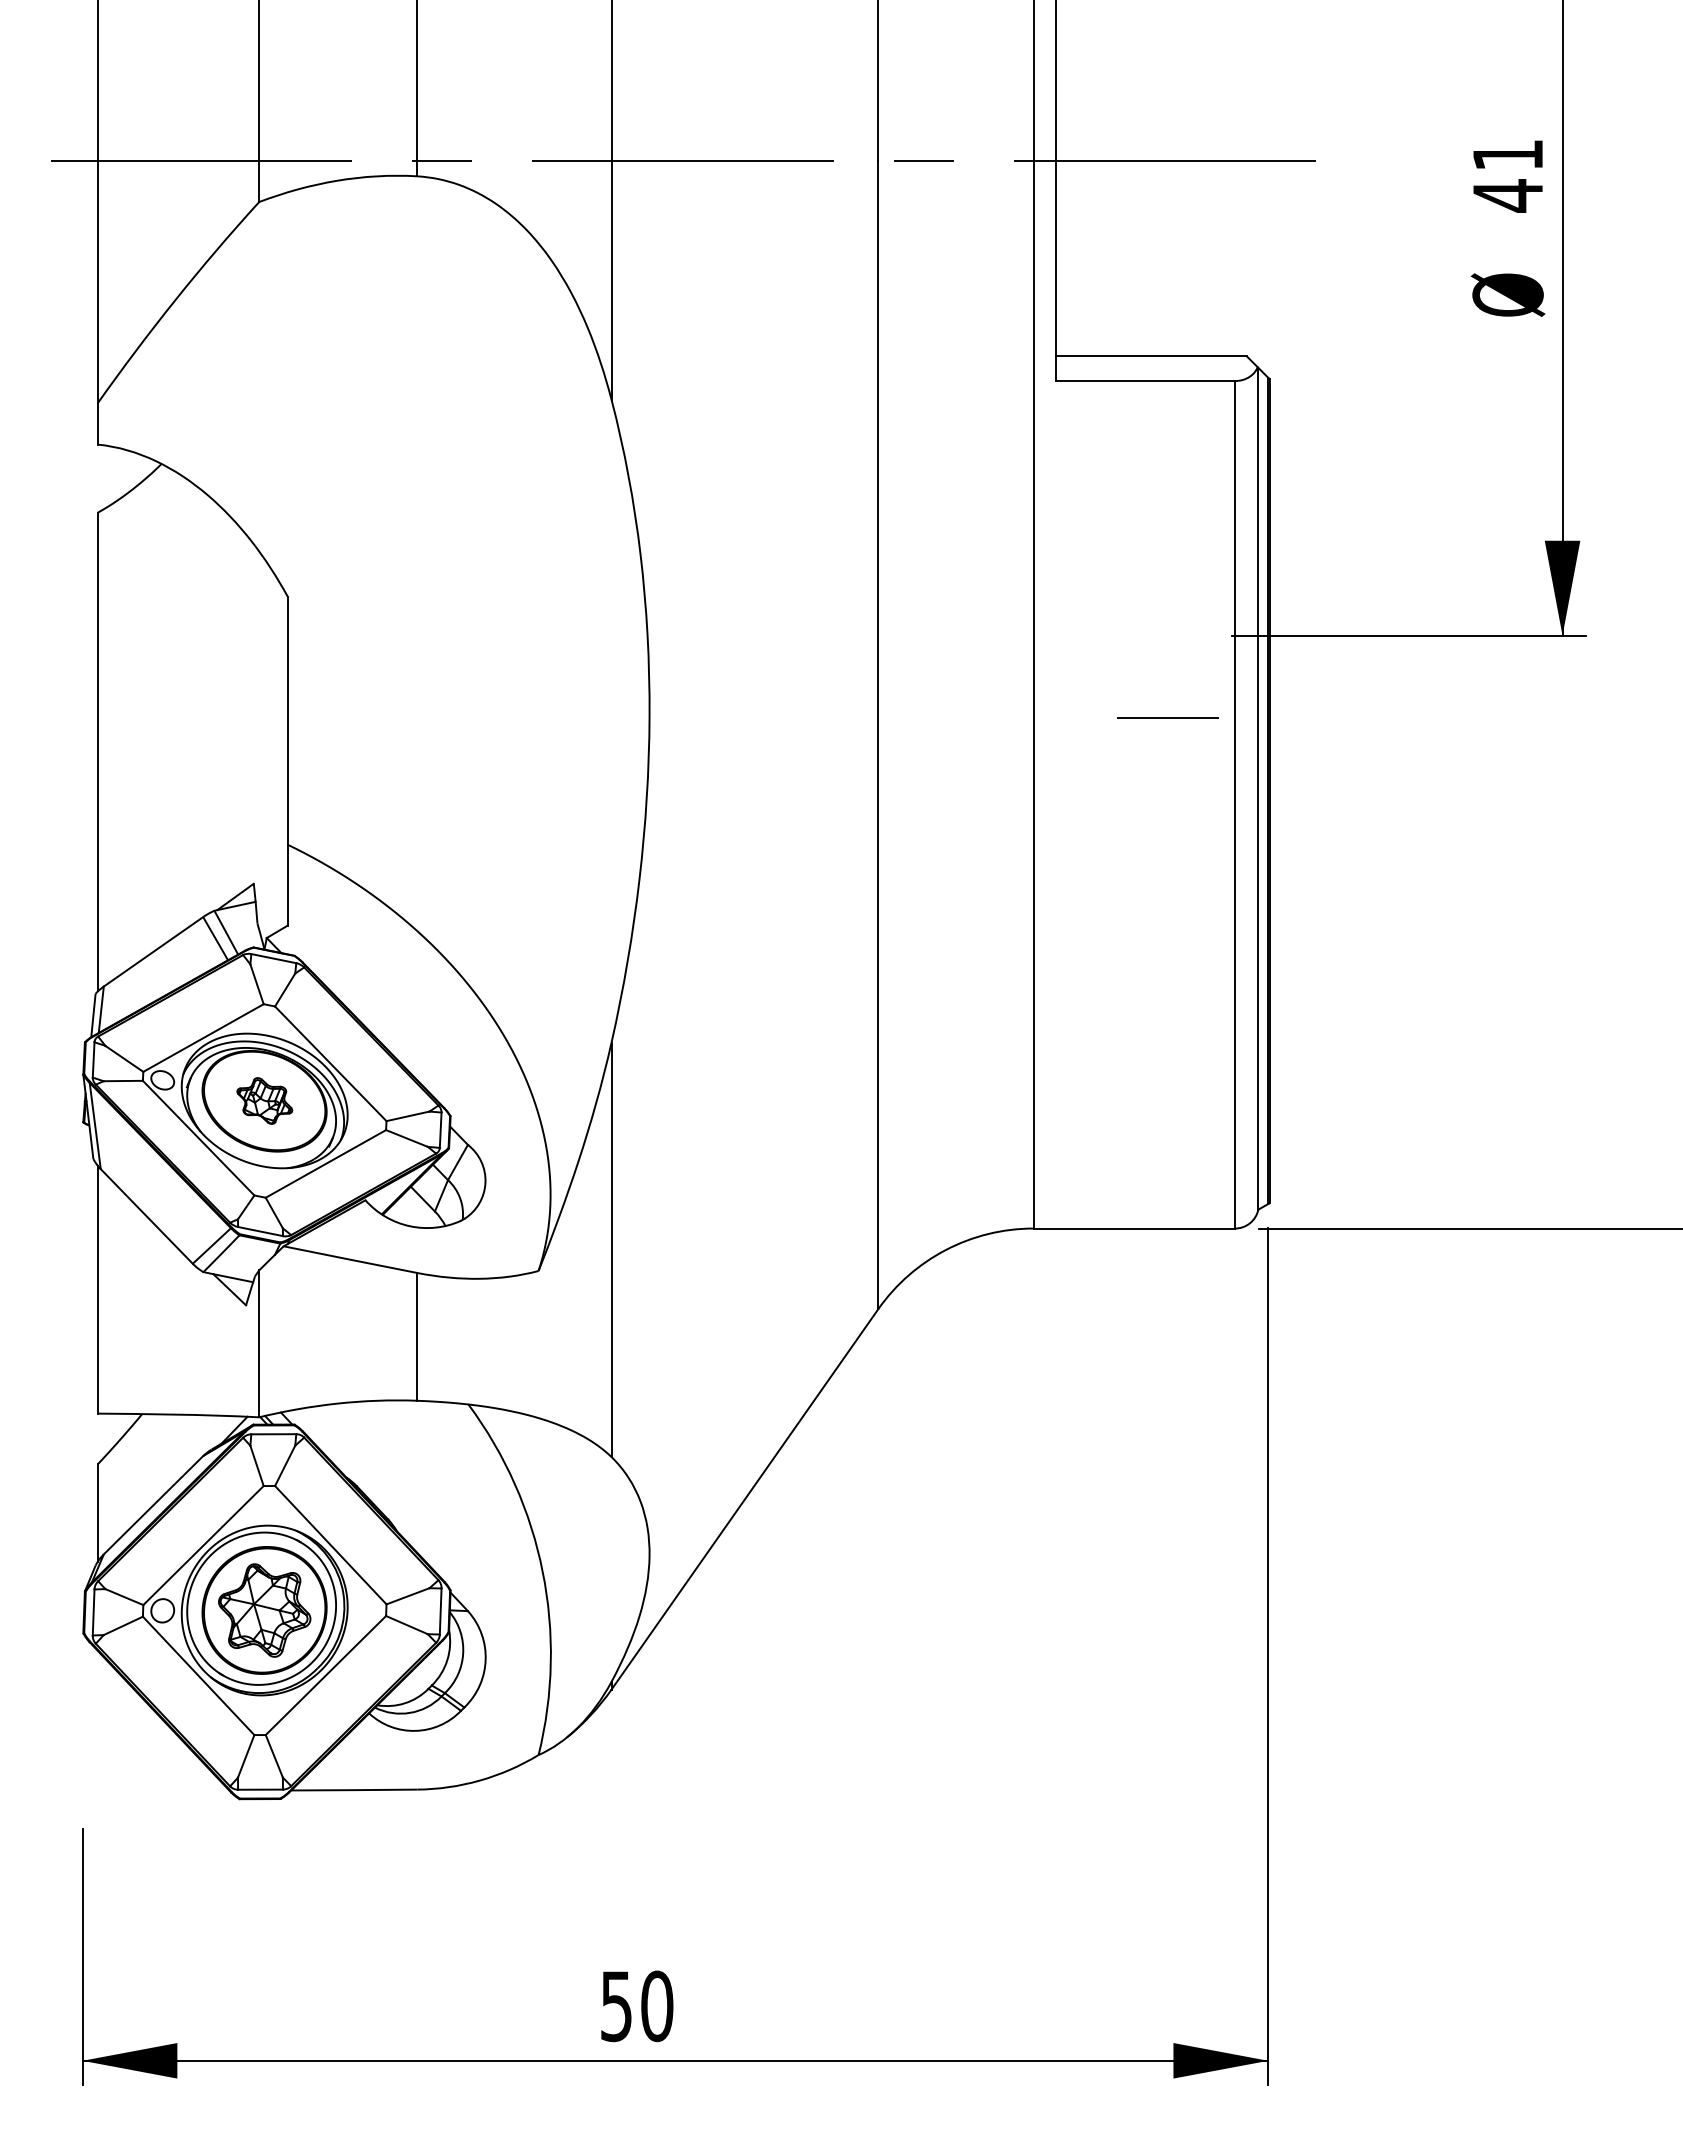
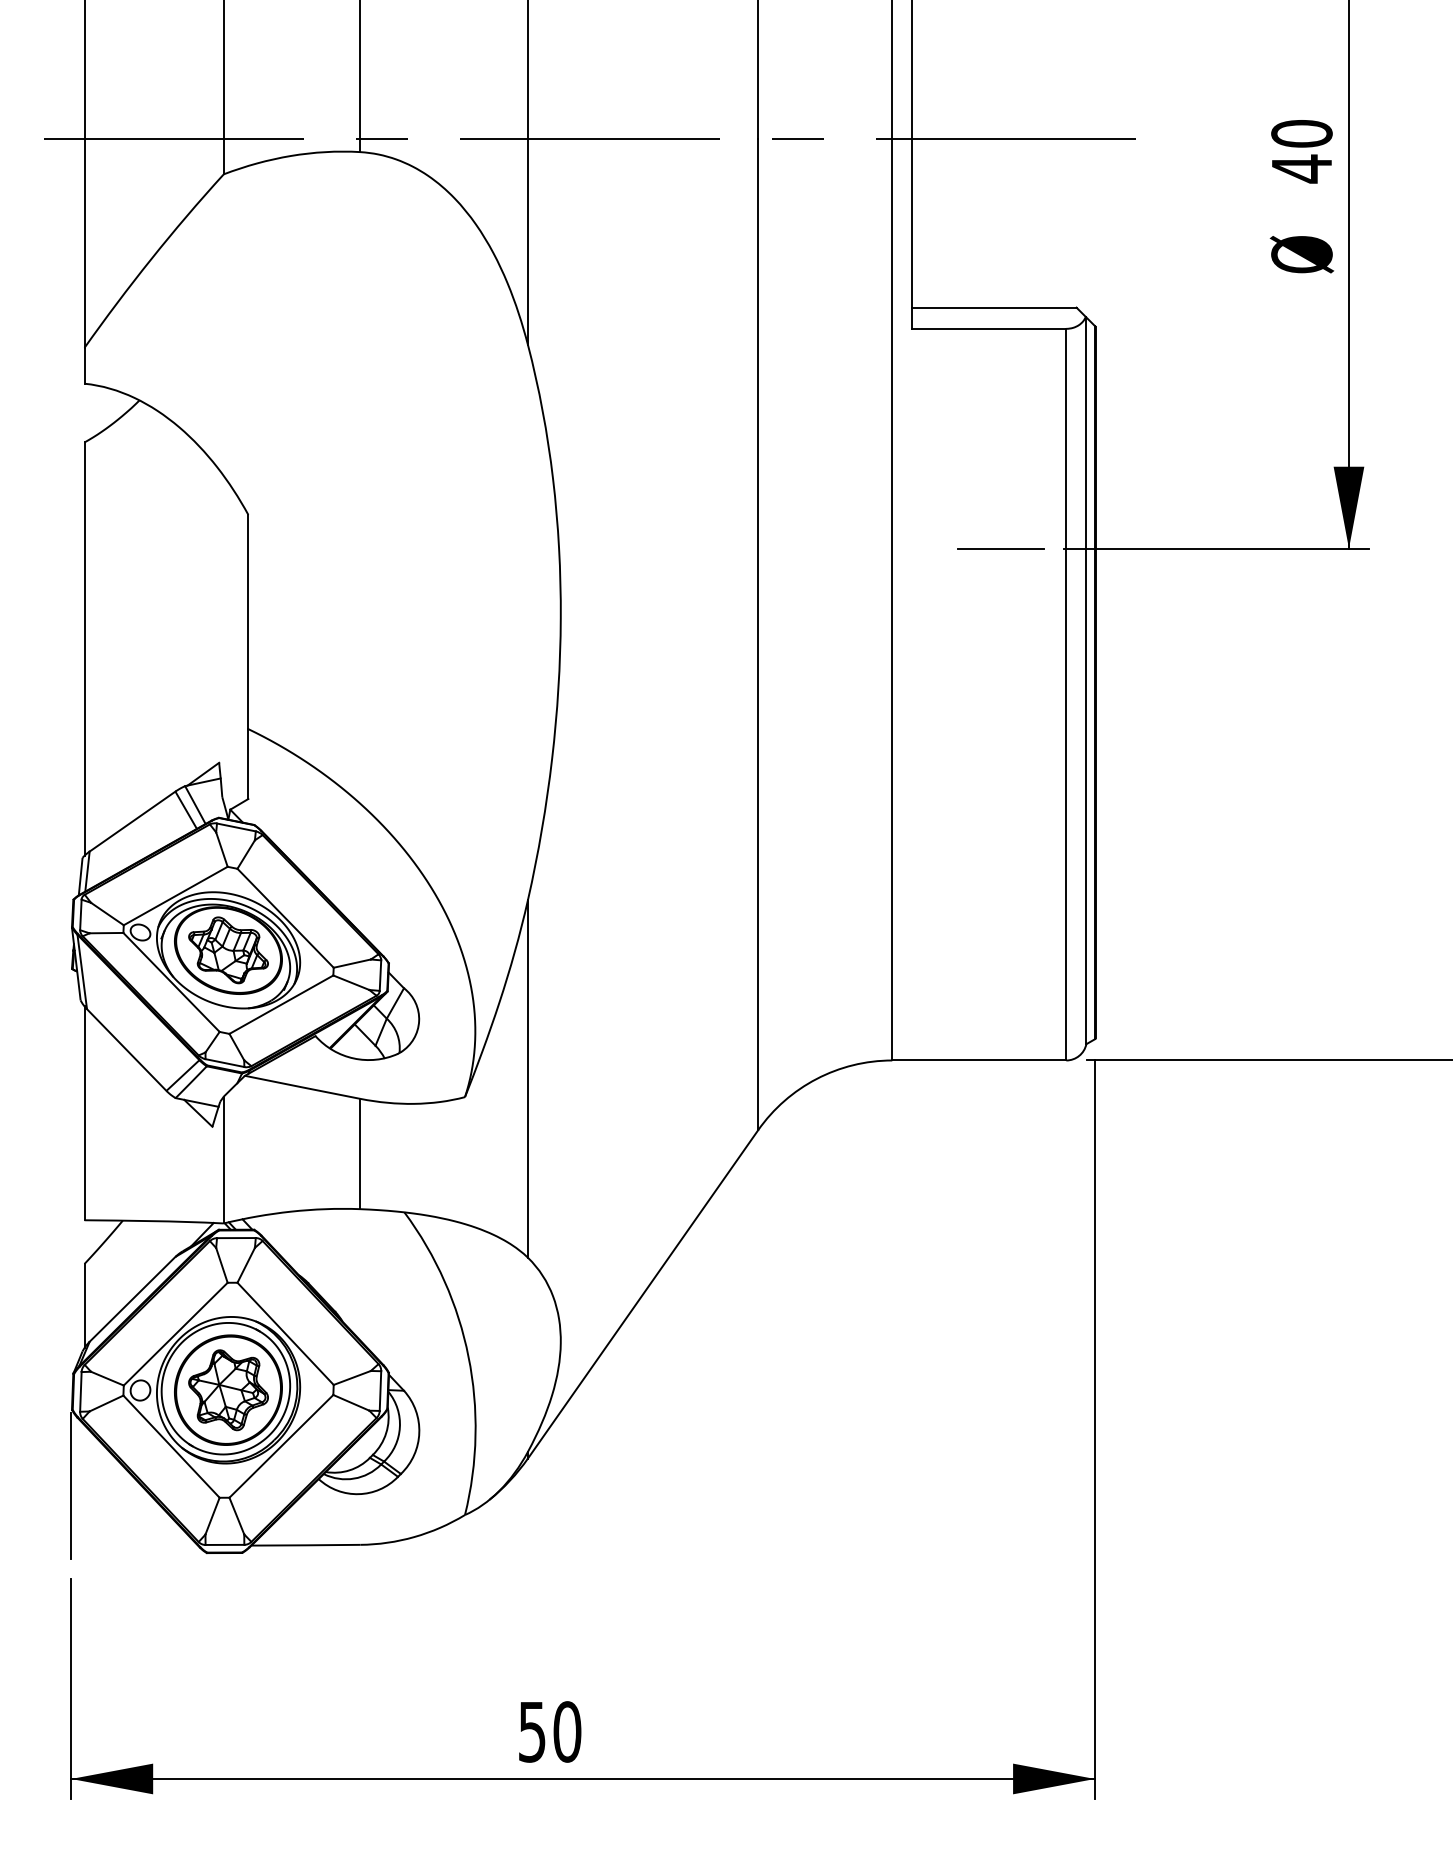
text: (1507, 155) -> (1301, 134), 41 -> 40
line: (1167, 717) -> (1000, 548), moved
part: (264, 1100) -> (228, 949), size x1.67
line: (82, 1720) -> (71, 1485), added

